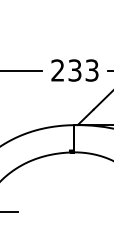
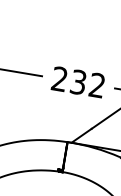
text: (91, 70) -> (96, 85), 233 -> 232

